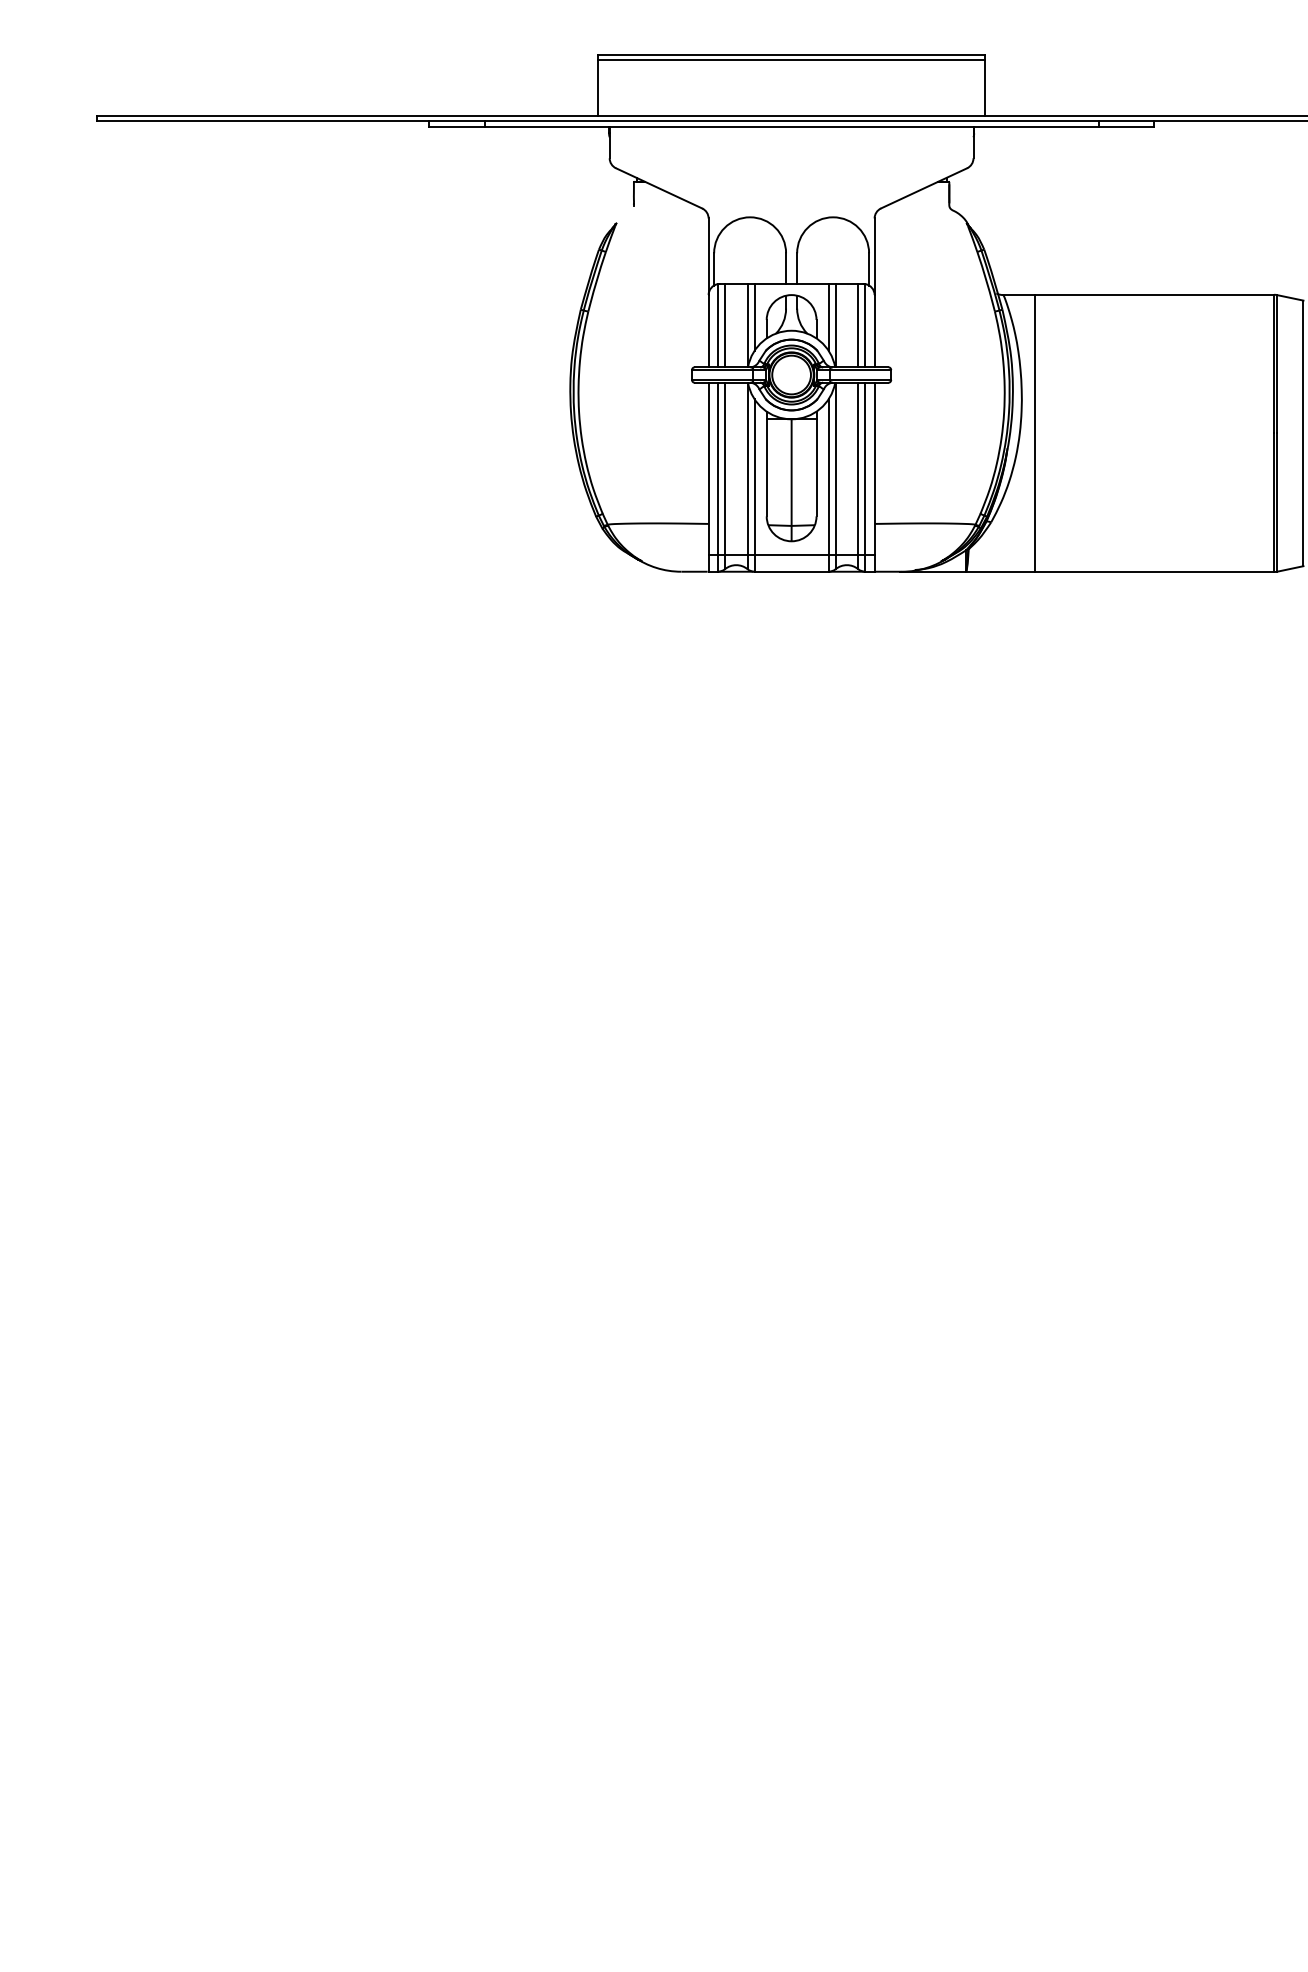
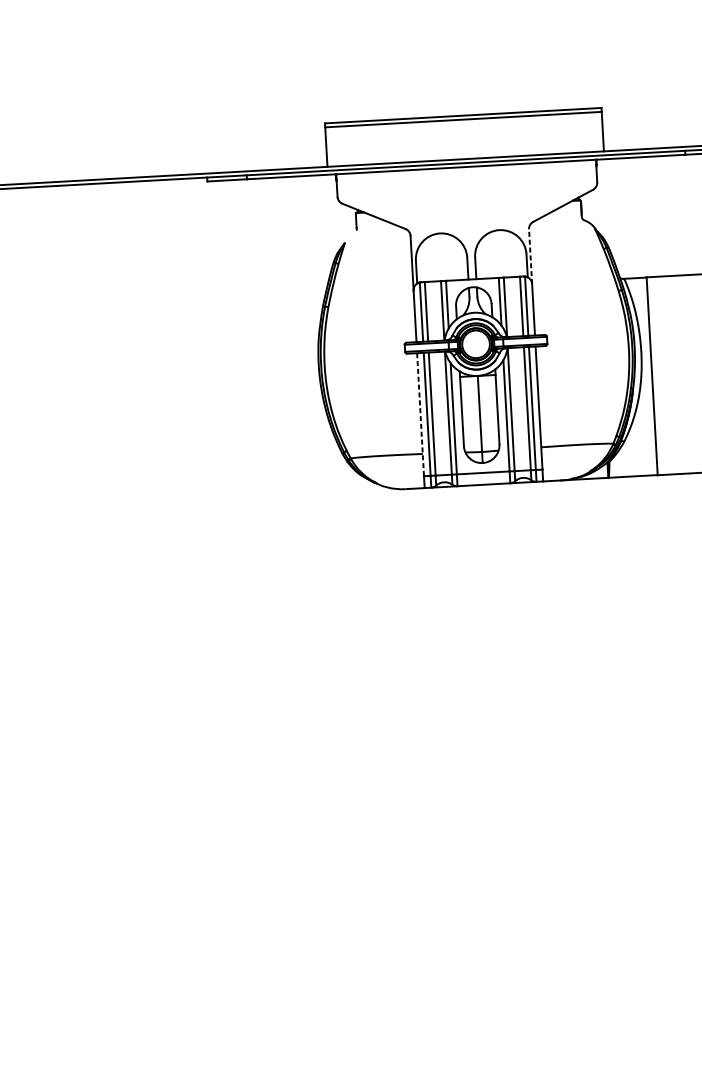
line: (874, 256) -> (530, 256), solid -> dashed
line: (708, 469) -> (420, 415), solid -> dashed

